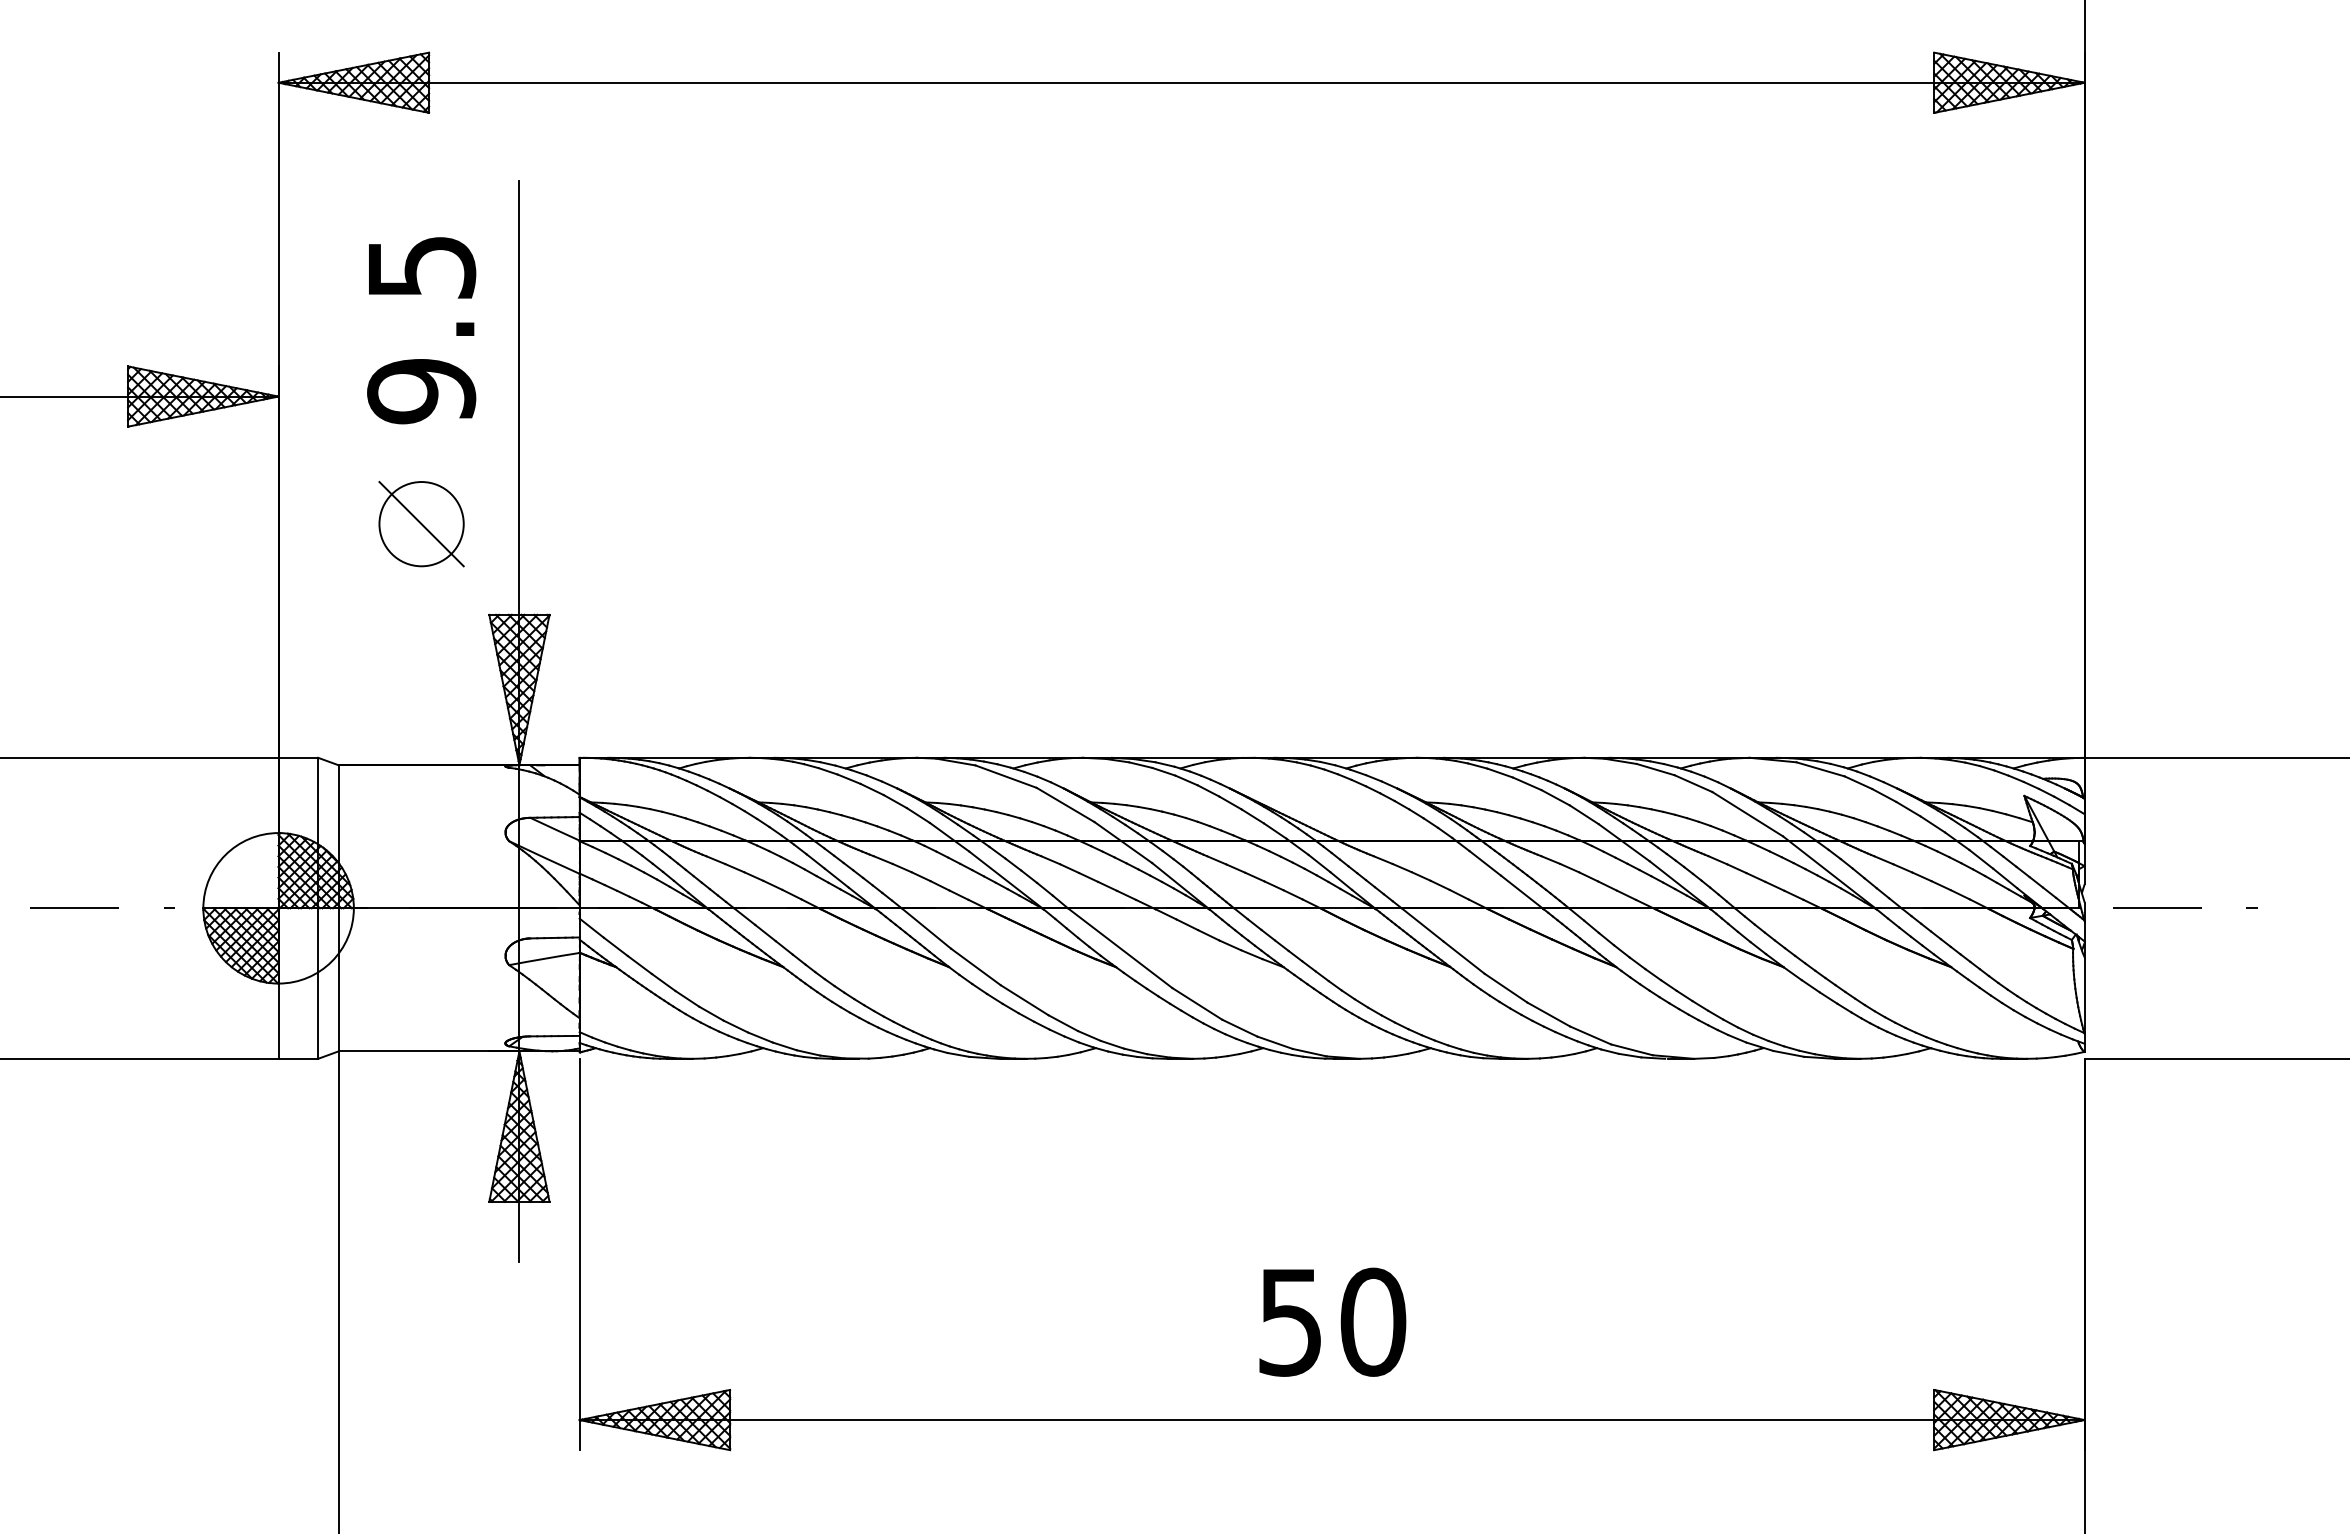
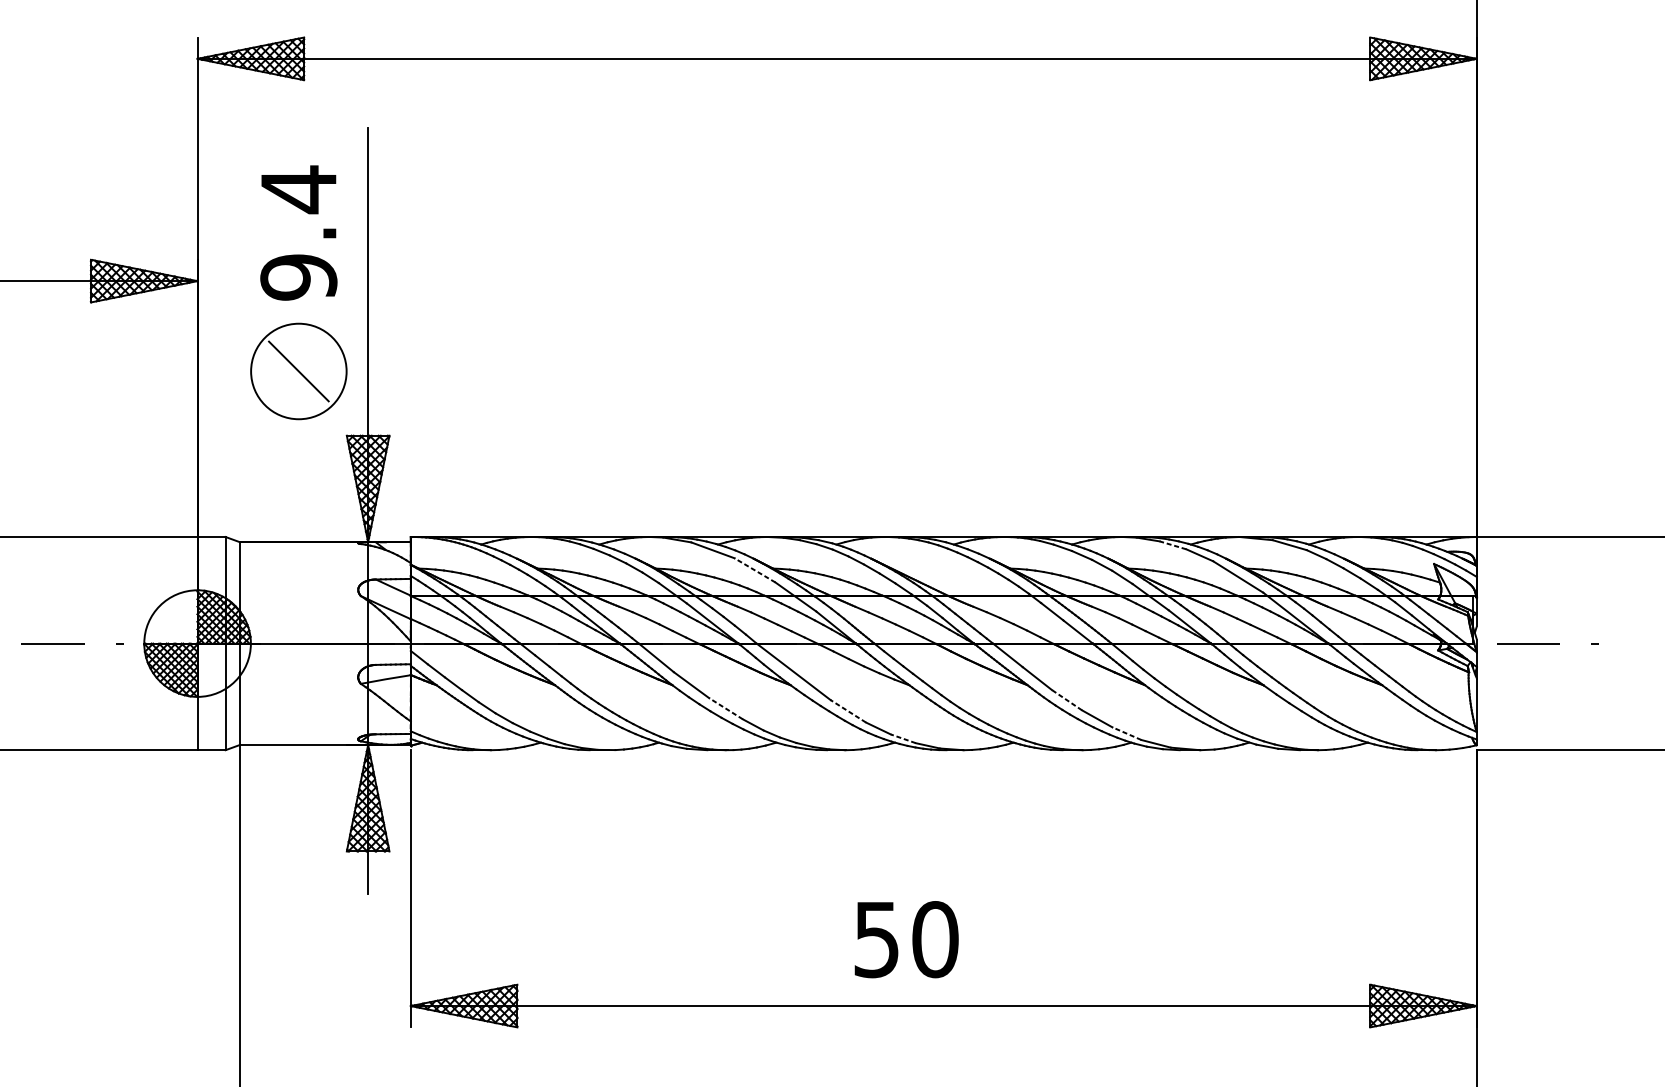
text: (422, 267) -> (299, 189), 9.5 -> 9.4
circle: (421, 524) -> (298, 371), size x1.6
line: (1655, 769) -> (1172, 545), solid -> dashed
line: (1065, 804) -> (754, 570), solid -> dashed
line: (1506, 988) -> (1067, 700), solid -> dashed
line: (1024, 1000) -> (725, 708), solid -> dashed
line: (1197, 1003) -> (848, 711), solid -> dashed
line: (1590, 1035) -> (1126, 733), solid -> dashed
line: (1275, 1042) -> (903, 738), solid -> dashed
text: (1332, 1321) -> (906, 939), moved

